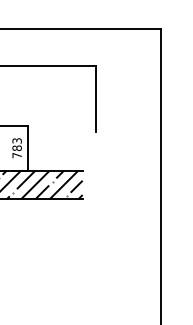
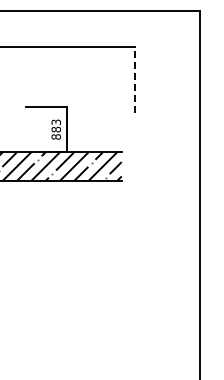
line: (96, 98) -> (135, 79), solid -> dashed
text: (16, 155) -> (55, 136), 783 -> 883

